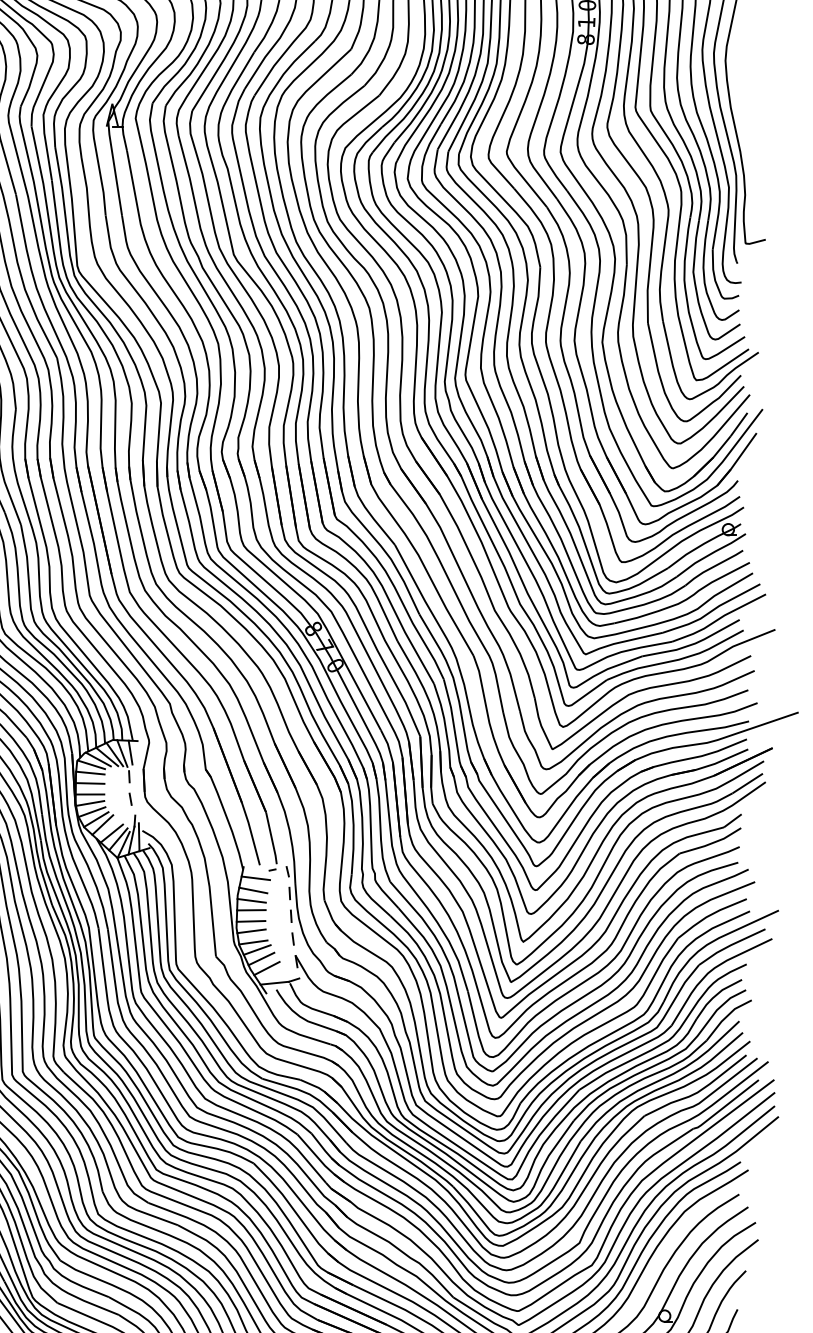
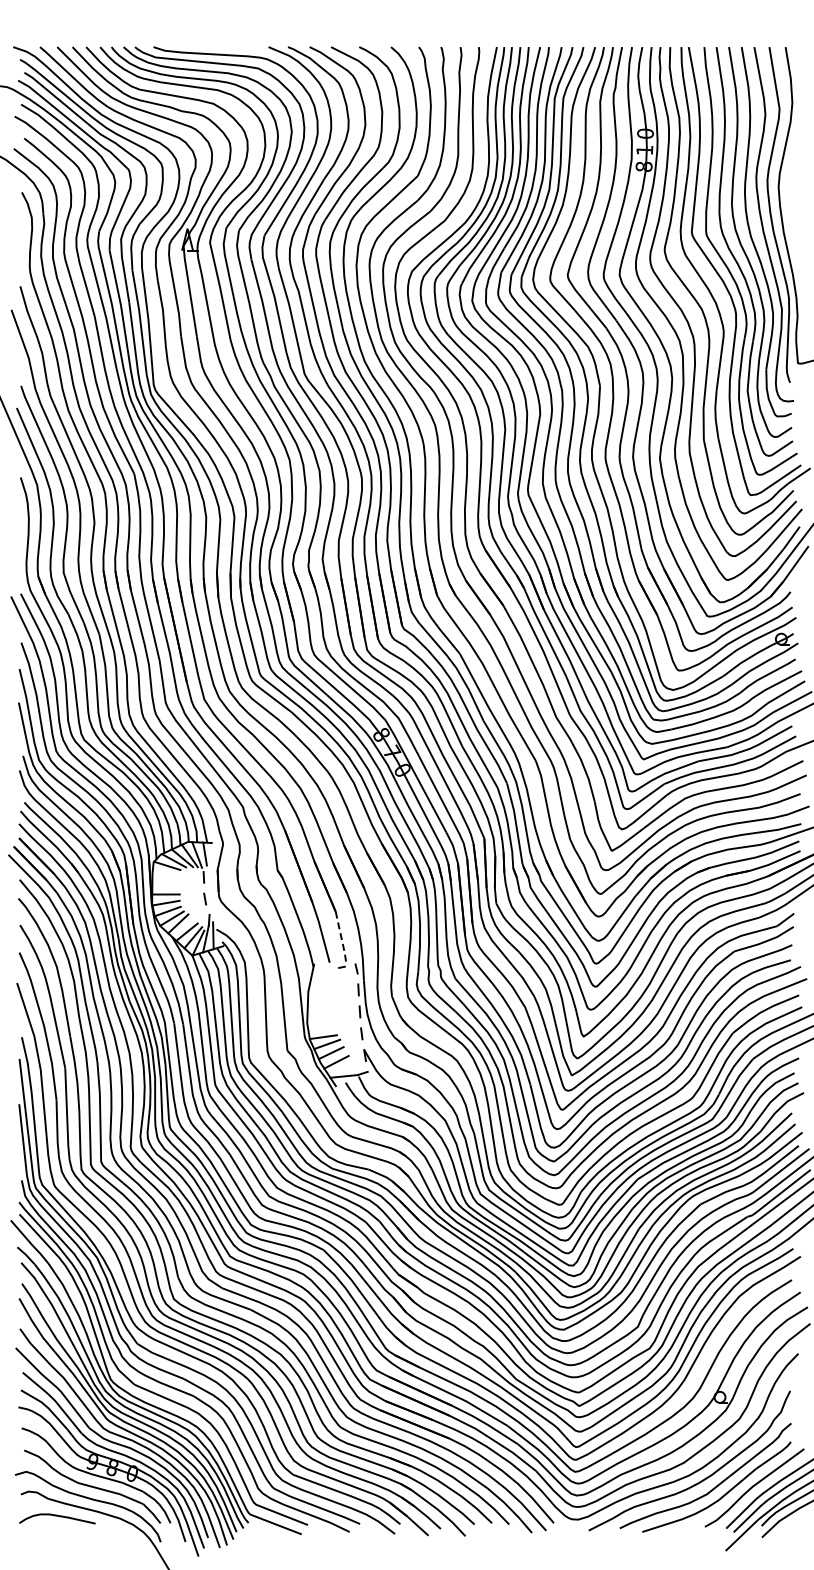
line: (90, 772) -> (166, 873), removed
line: (89, 783) -> (165, 883), removed
line: (272, 839) -> (341, 937), solid -> dashed
line: (255, 878) -> (325, 975), removed
line: (252, 889) -> (322, 986), removed
line: (251, 900) -> (321, 996), removed
line: (251, 909) -> (321, 1005), removed
line: (250, 921) -> (320, 1016), removed
line: (251, 931) -> (321, 1026), removed

